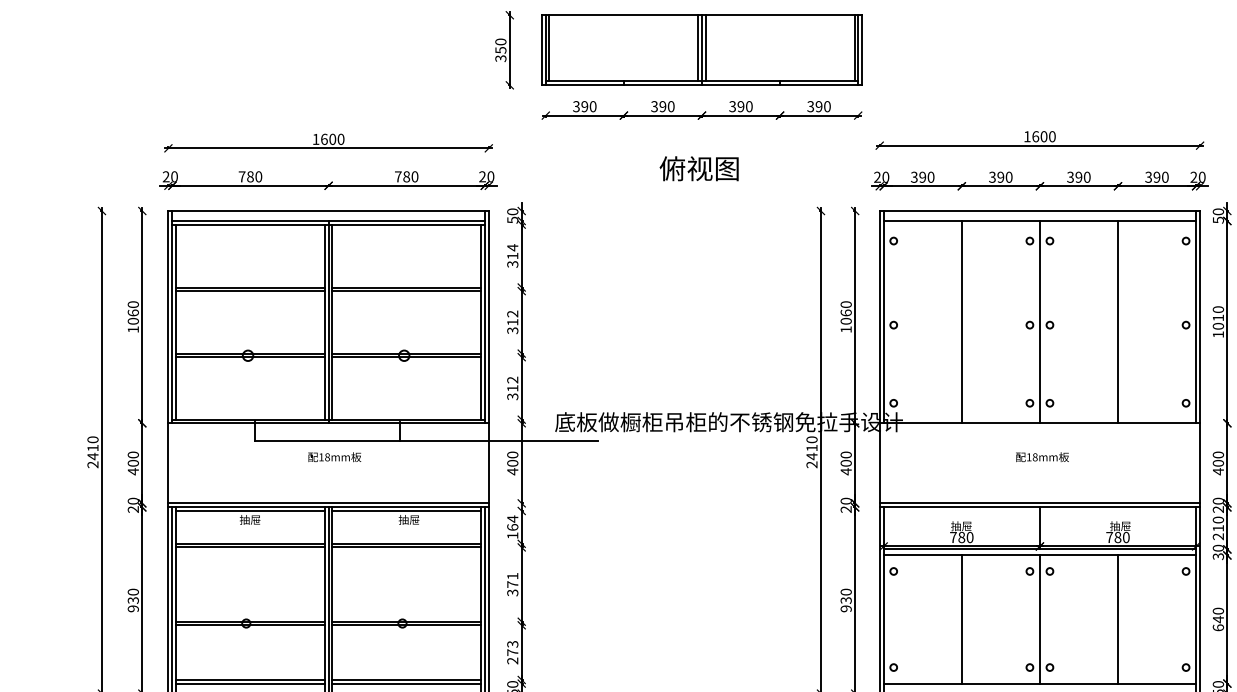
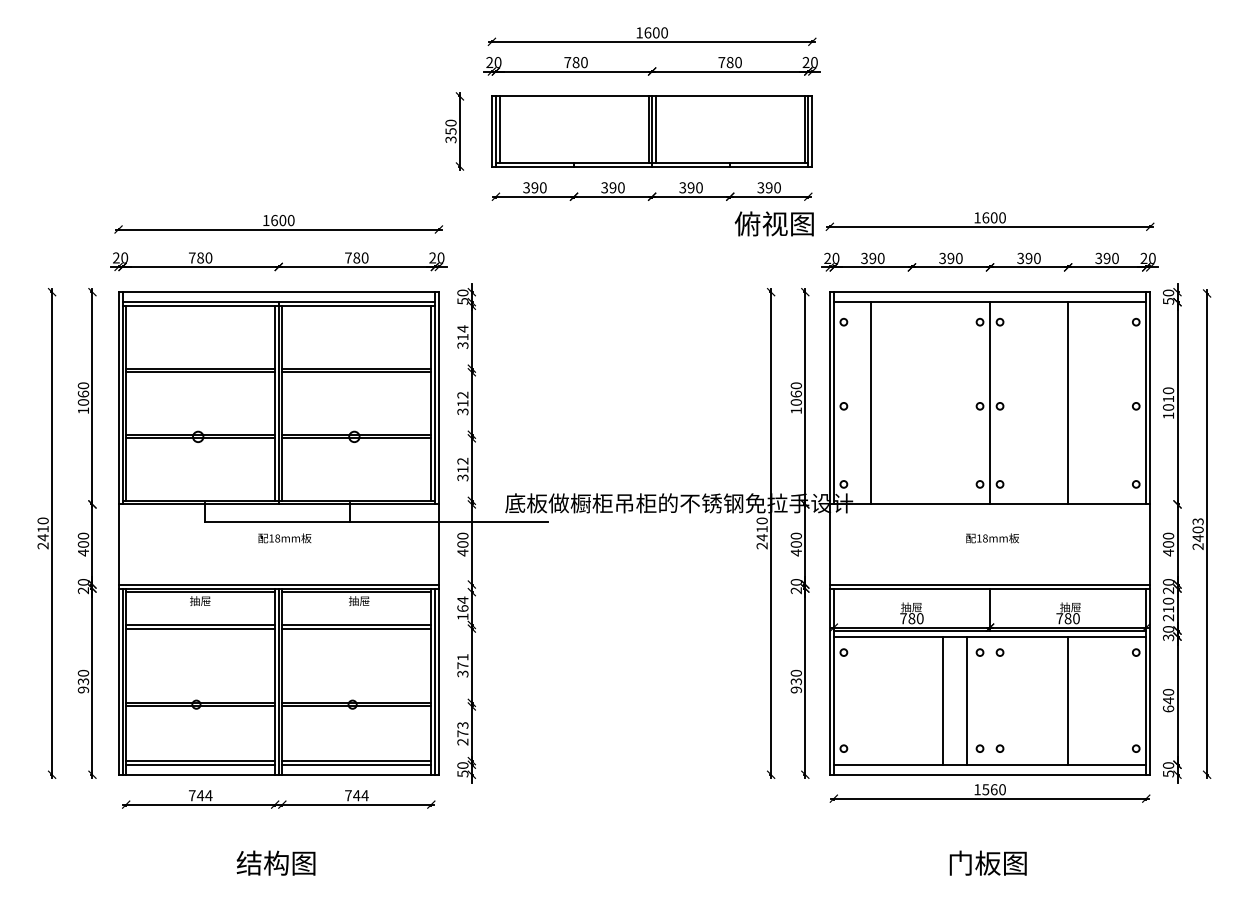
text: (698, 168) -> (773, 223), moved
line: (961, 322) -> (870, 403), moved
line: (961, 619) -> (966, 700), moved
line: (1040, 619) -> (943, 700), moved

